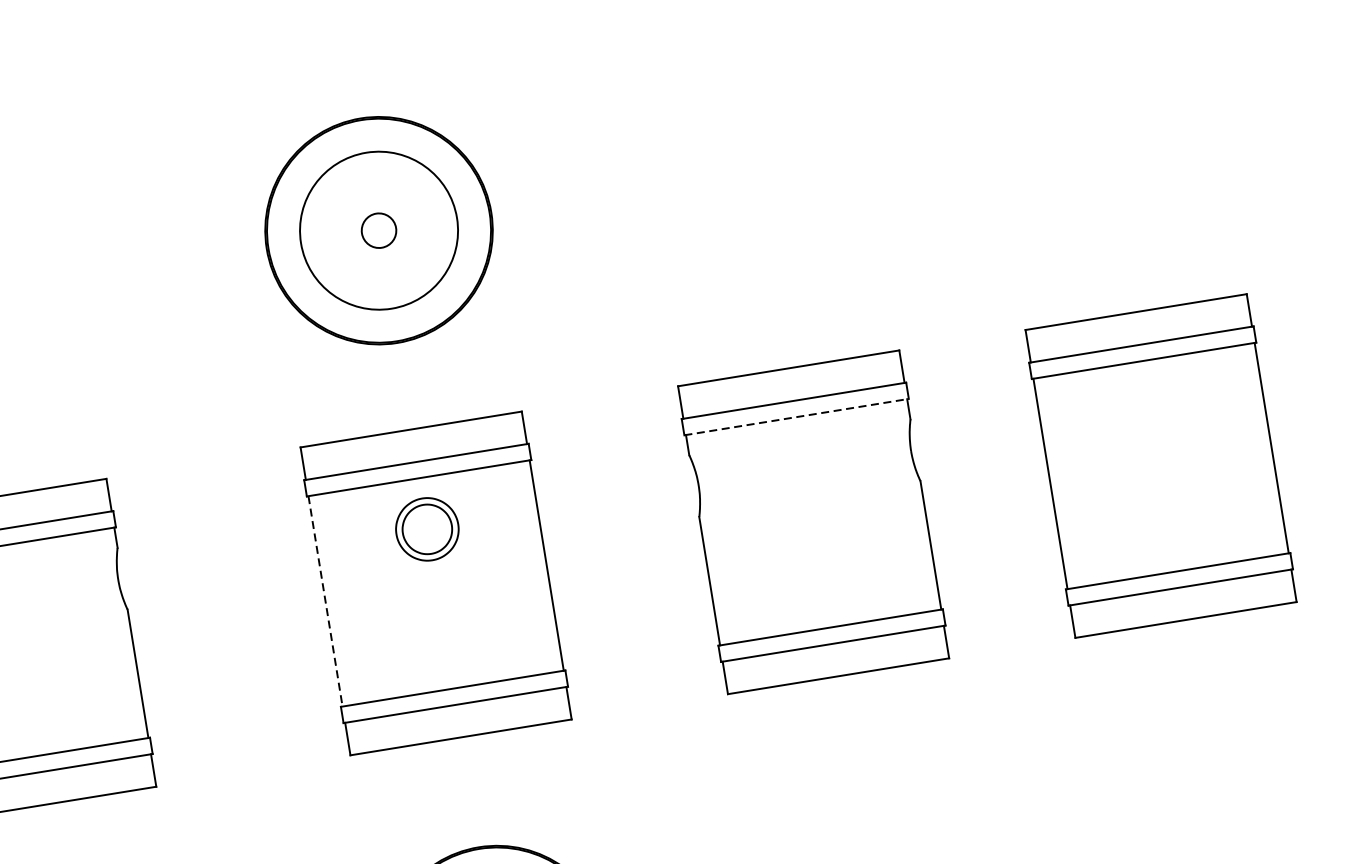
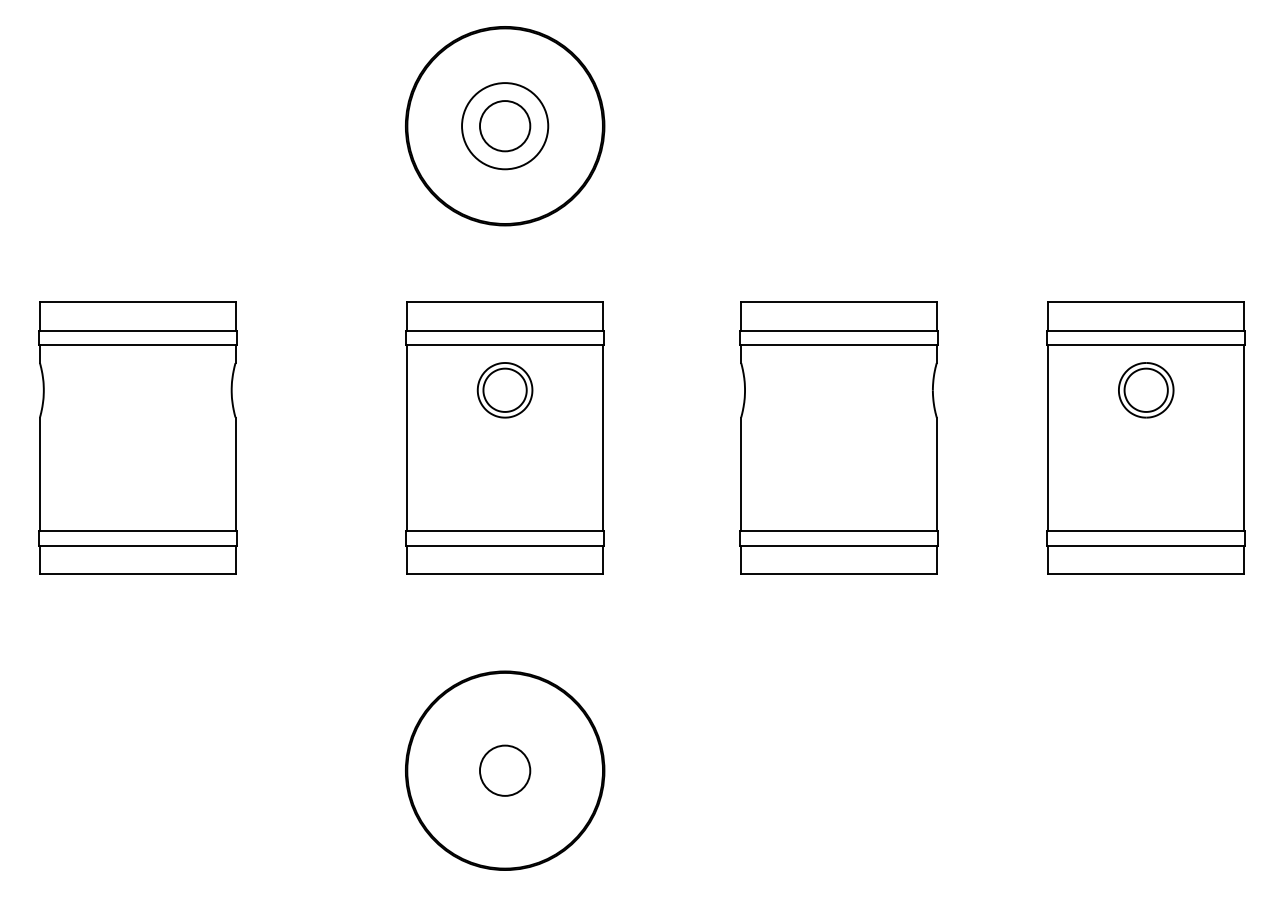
circle: (378, 231) -> (504, 126), size x1.67
circle: (379, 231) -> (505, 126), size x0.62
part: (1152, 412) -> (1146, 390), added
line: (797, 417) -> (839, 345), dashed -> solid
line: (325, 601) -> (407, 438), dashed -> solid

